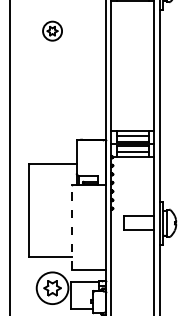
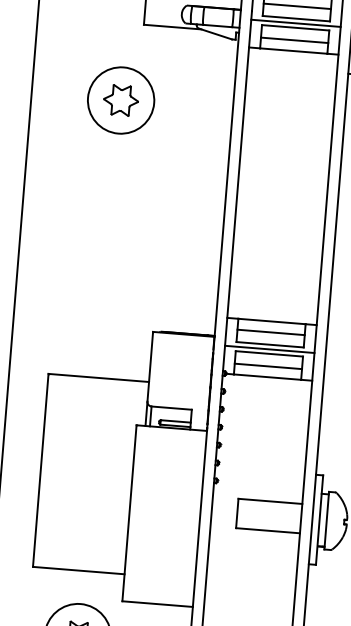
part: (52, 30) -> (121, 98), size x1.67
line: (72, 226) -> (129, 511), dashed -> solid

